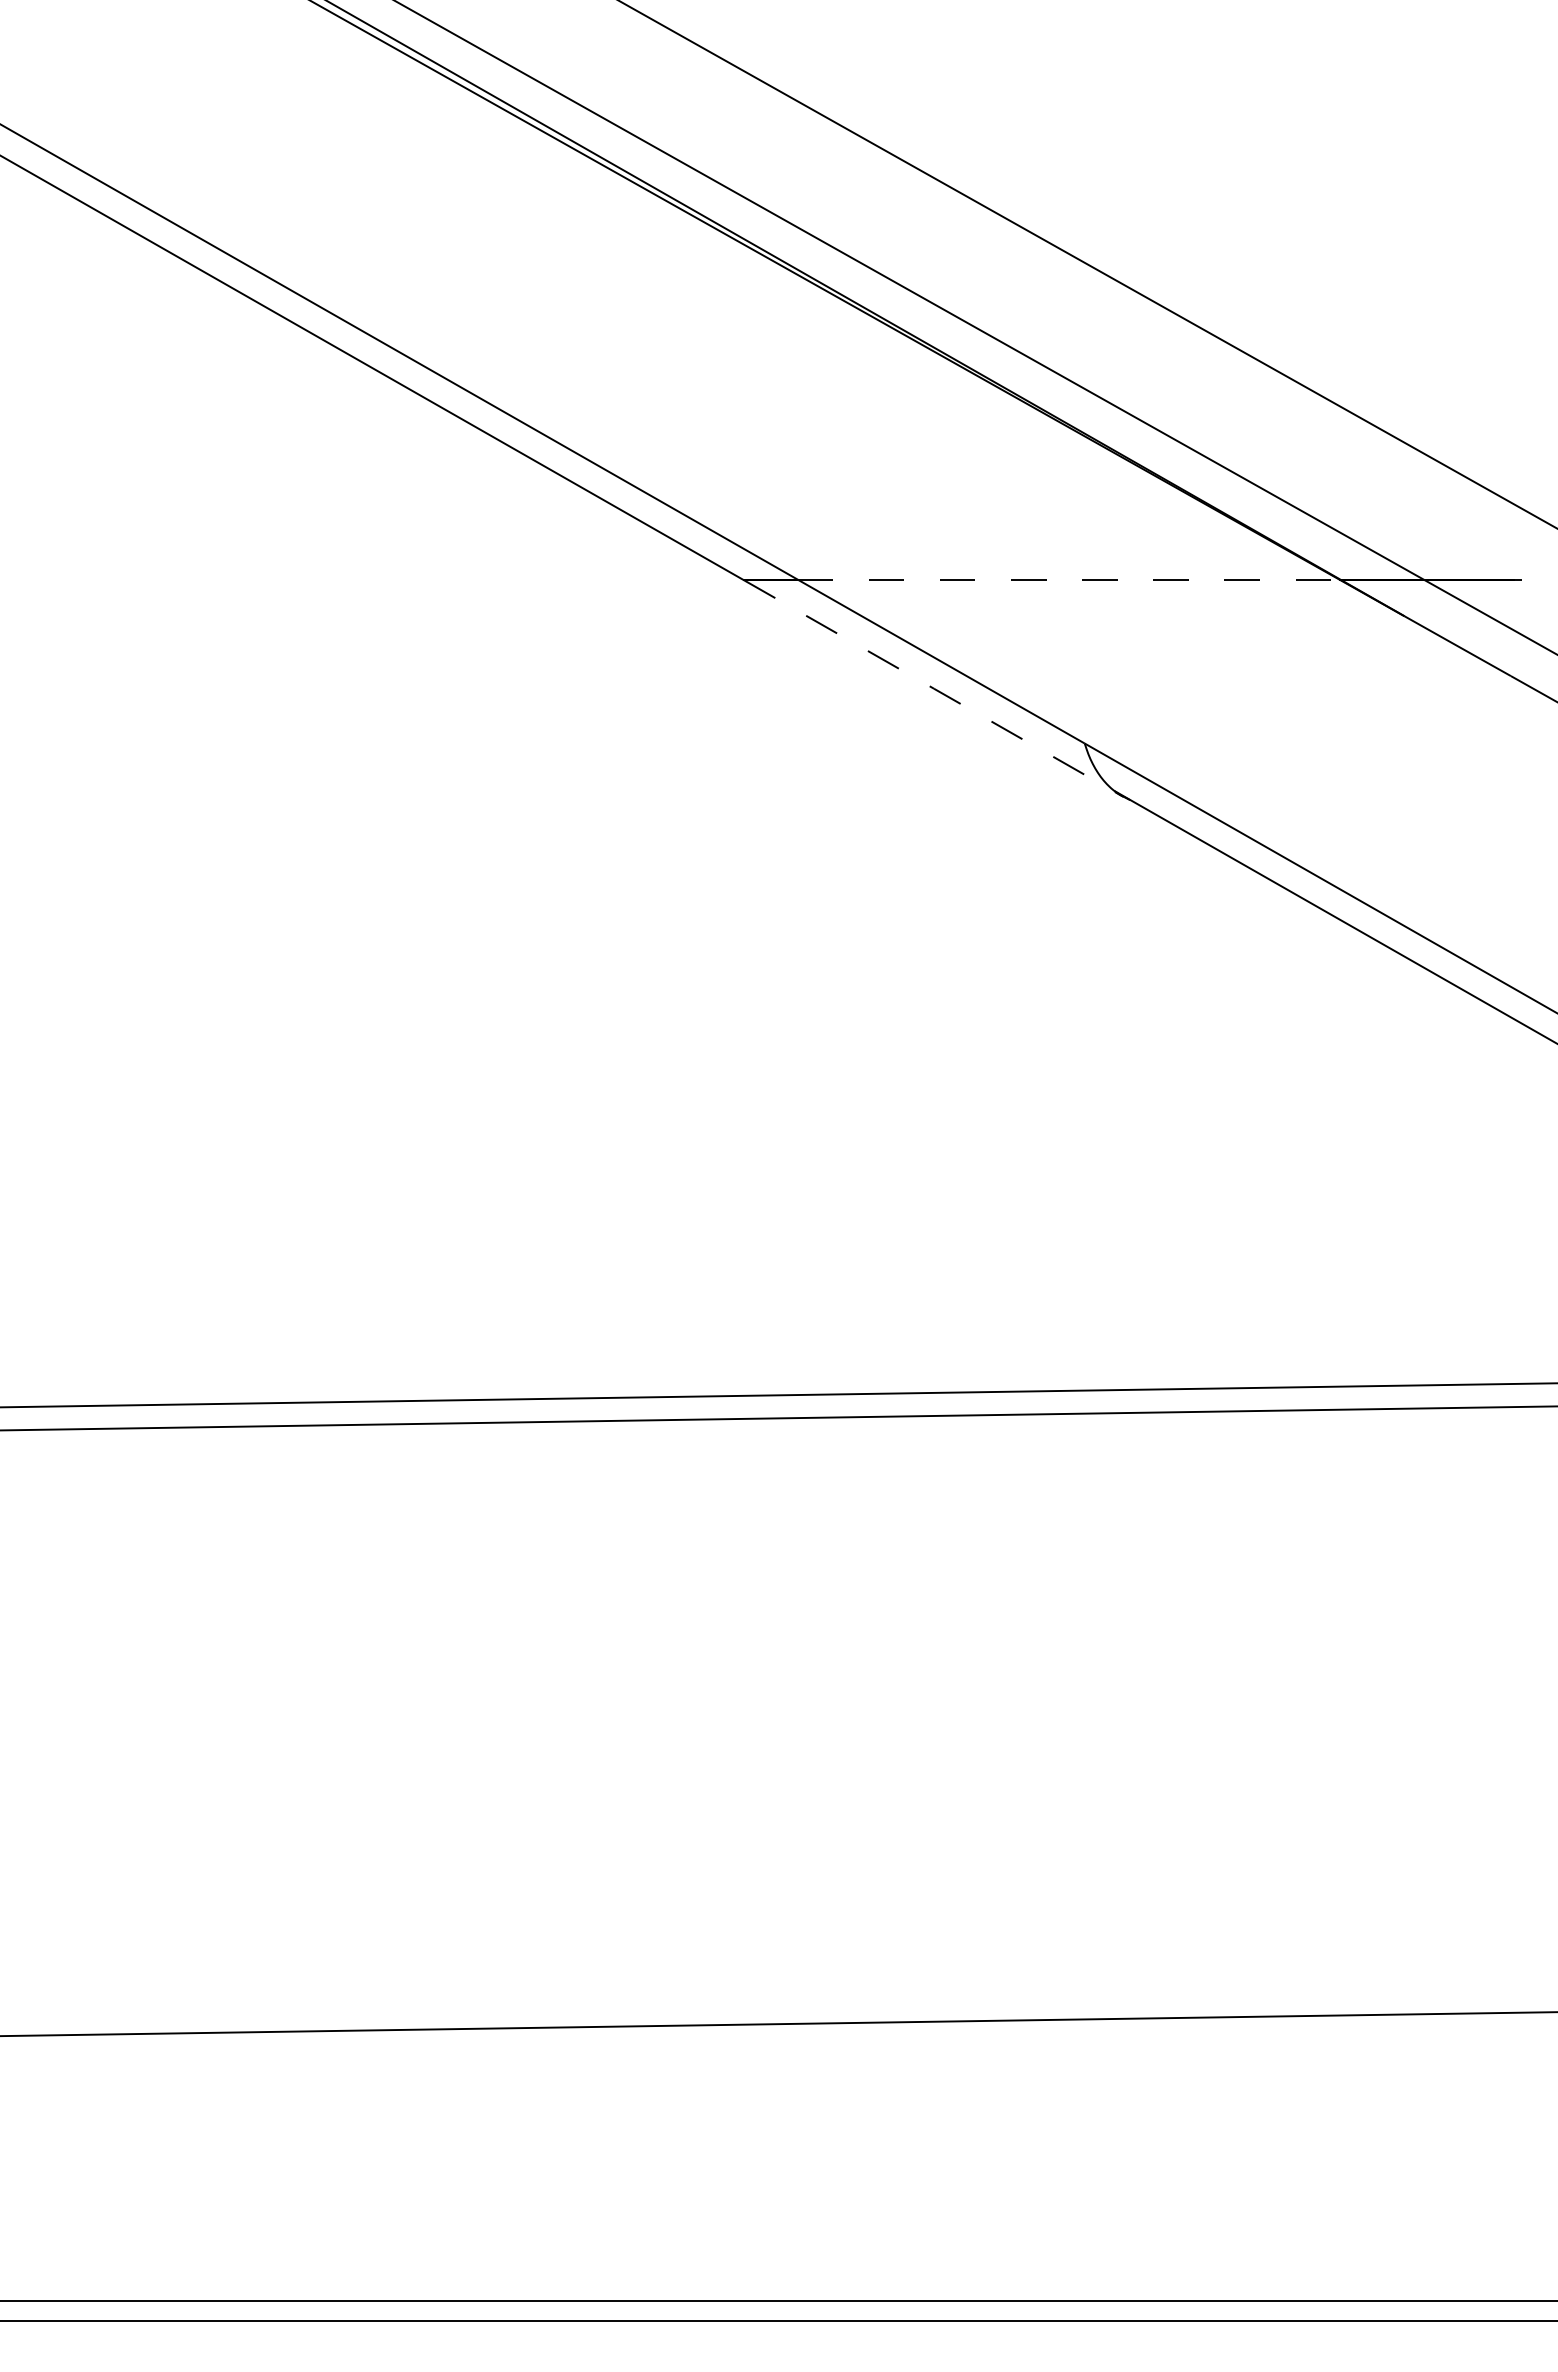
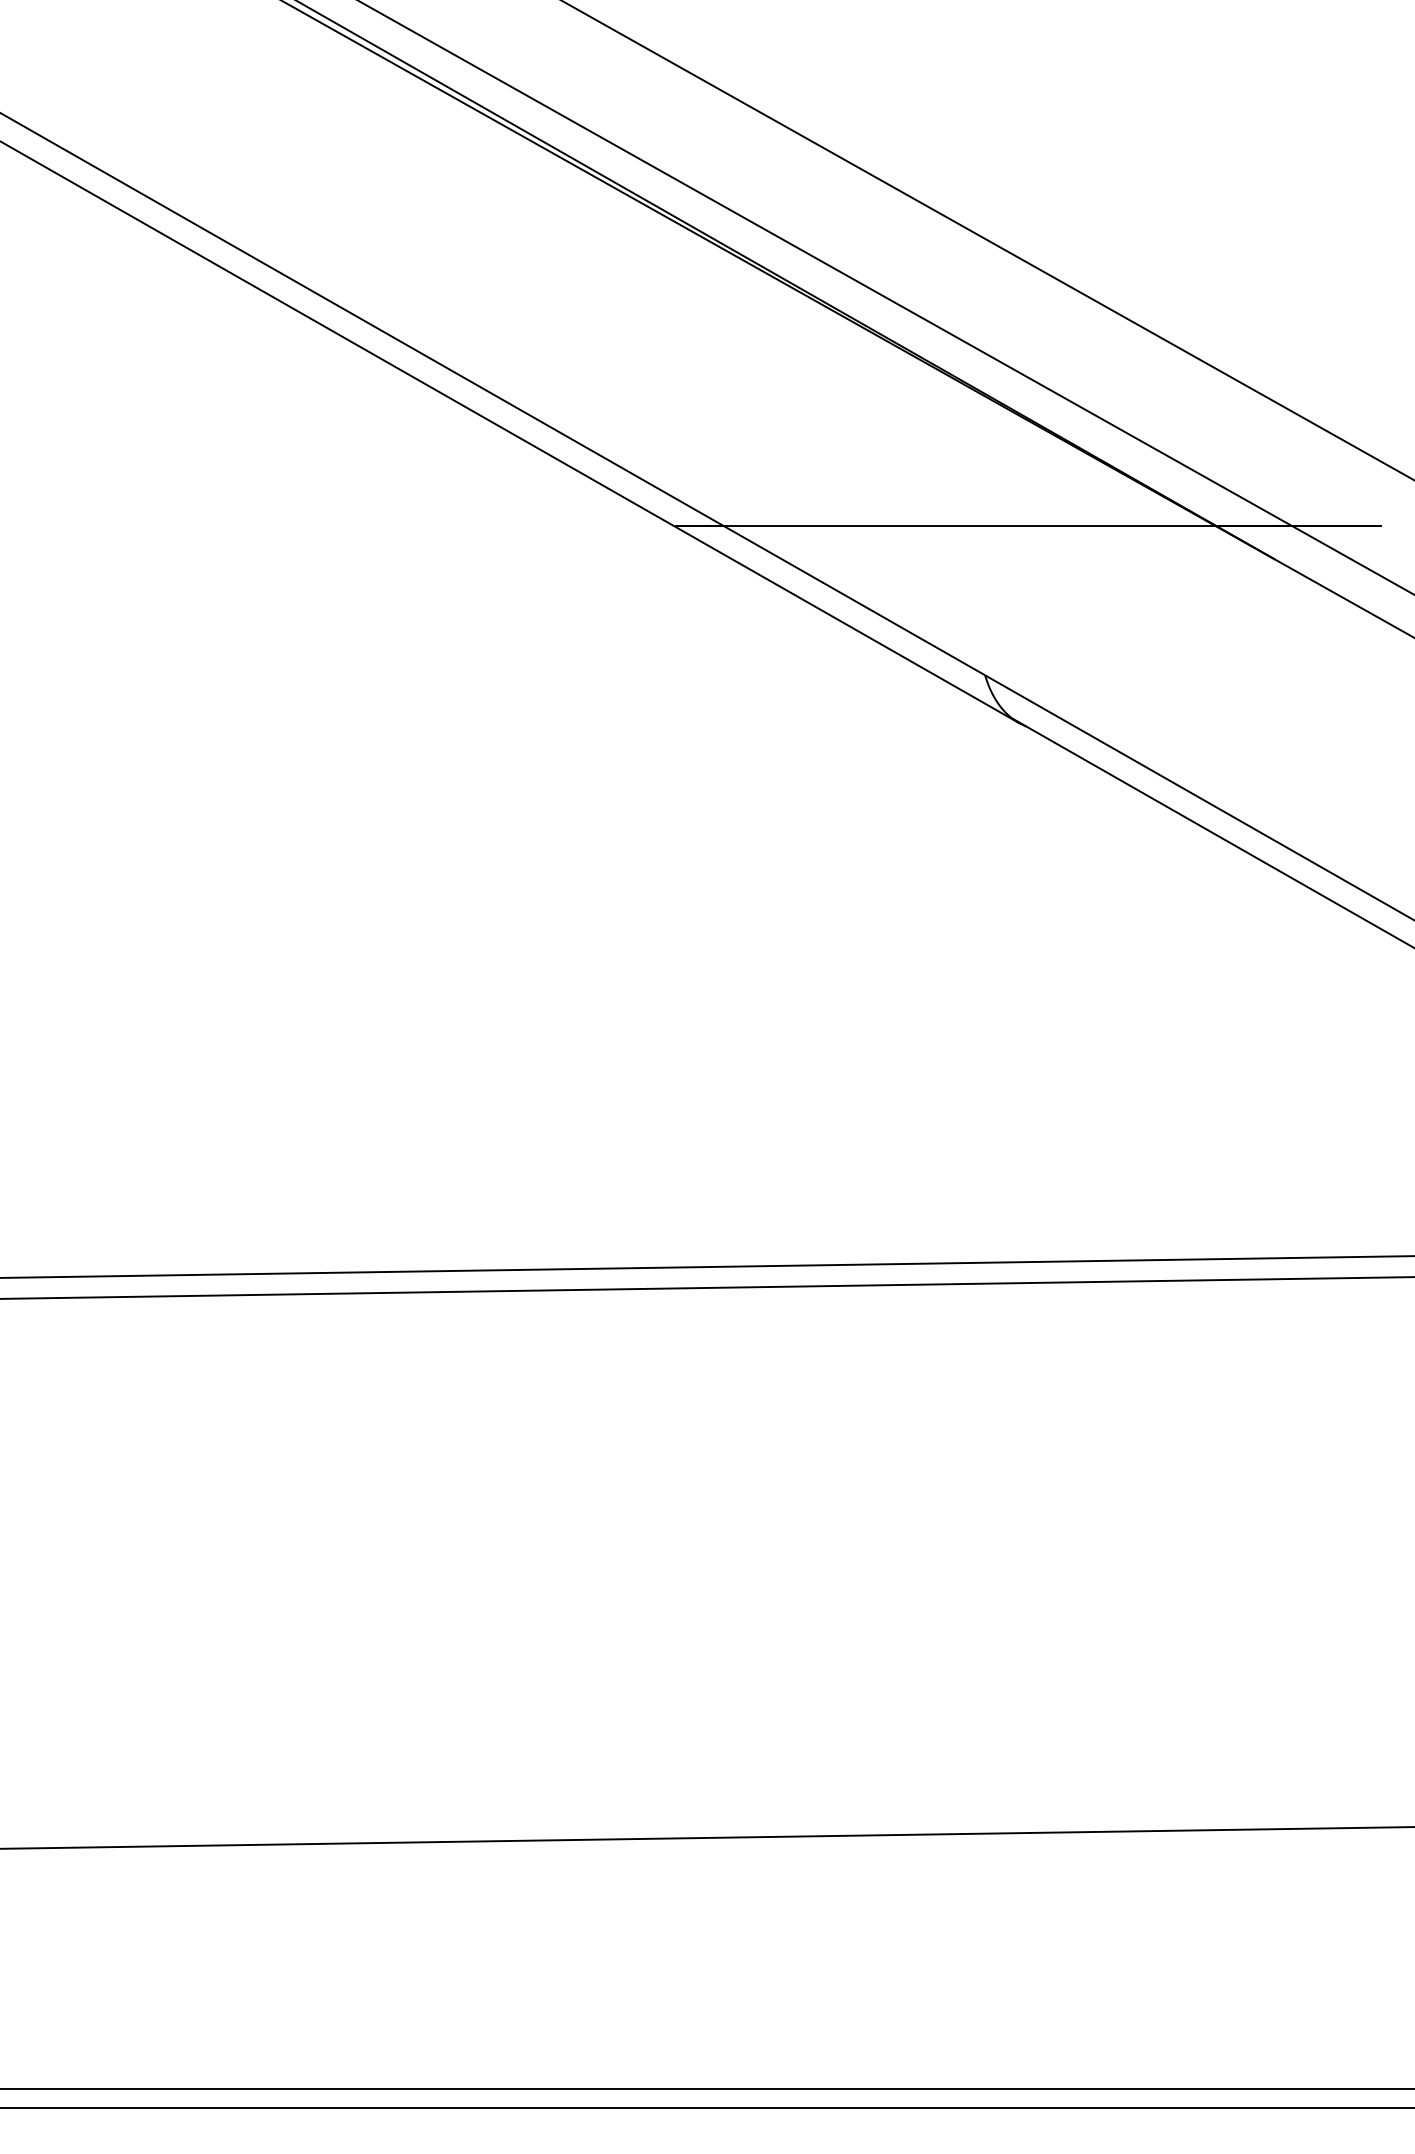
line: (1068, 579) -> (970, 526), dashed -> solid
line: (933, 688) -> (847, 625), dashed -> solid

